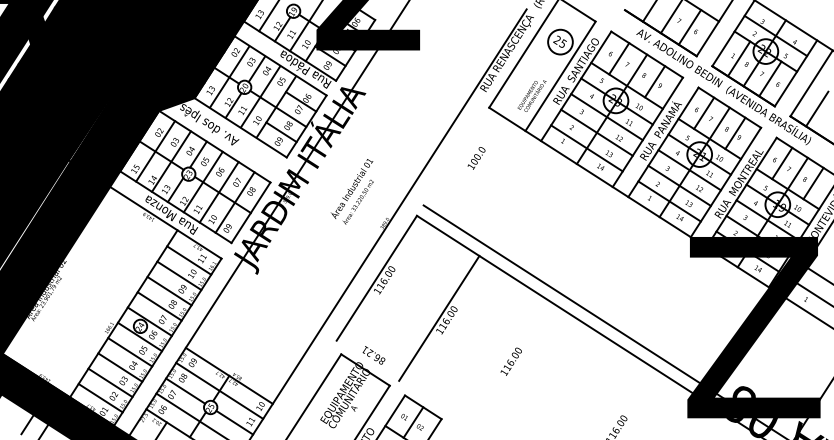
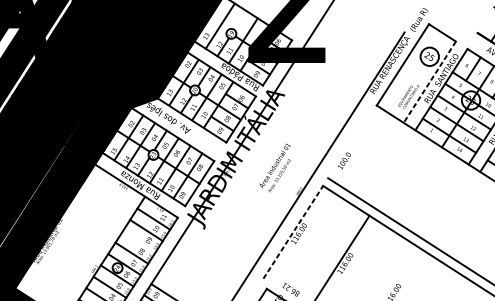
line: (560, 76) -> (429, 82), solid -> dashed
text: (476, 158) -> (344, 161), moved
line: (377, 277) -> (293, 231), solid -> dashed
line: (169, 290) -> (139, 241), removed

